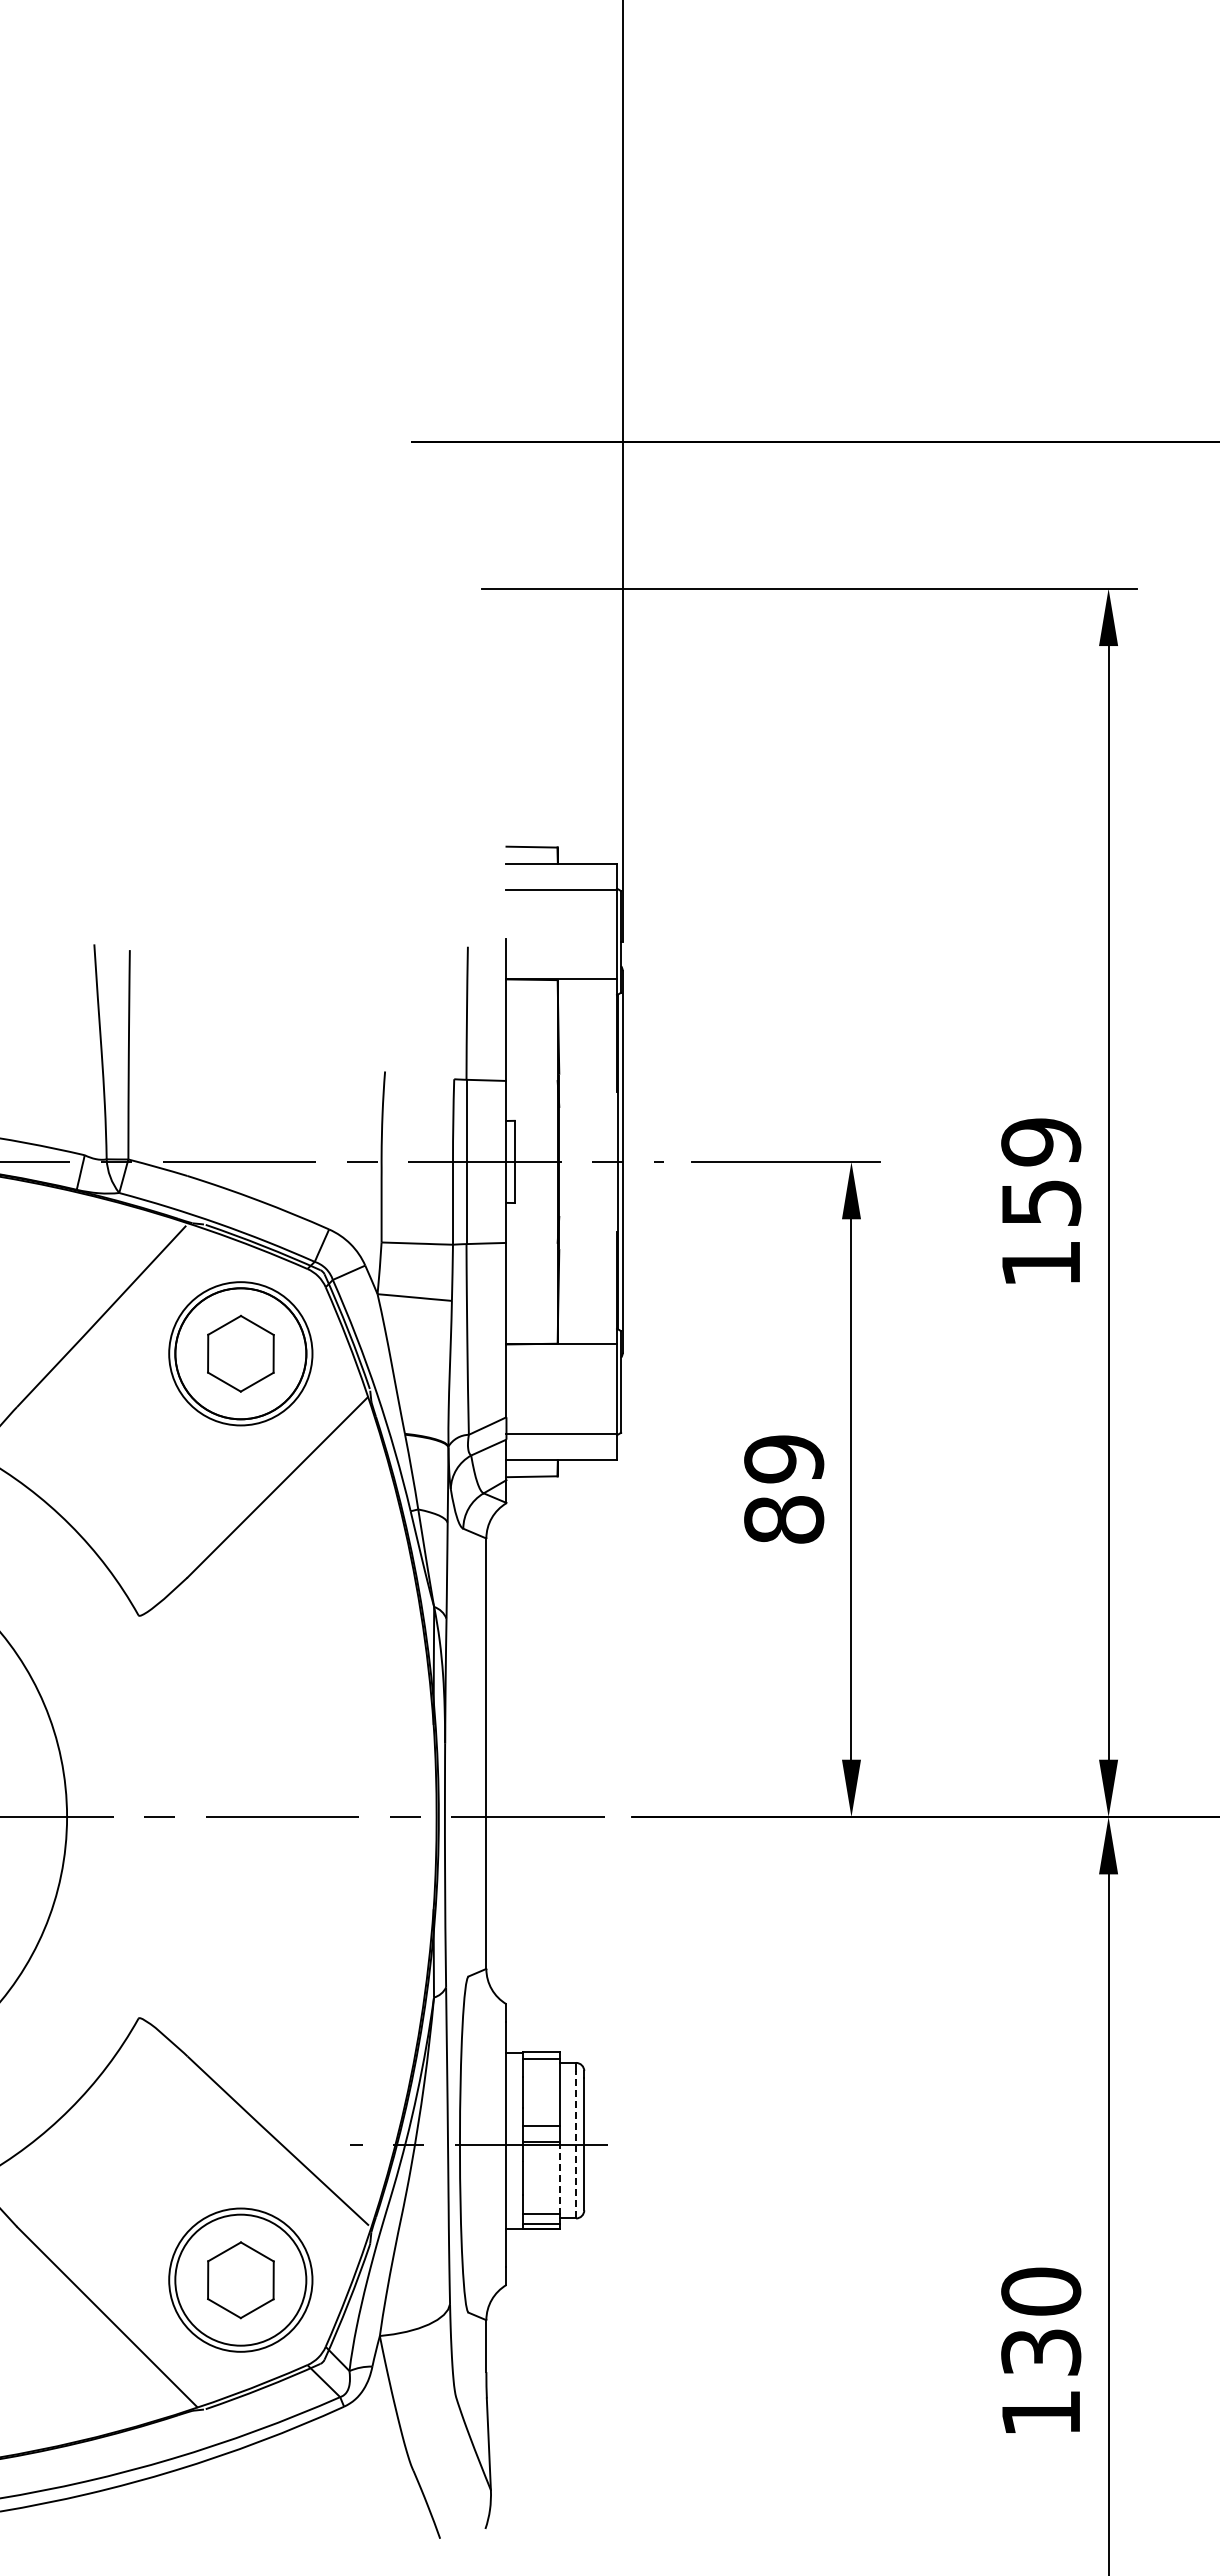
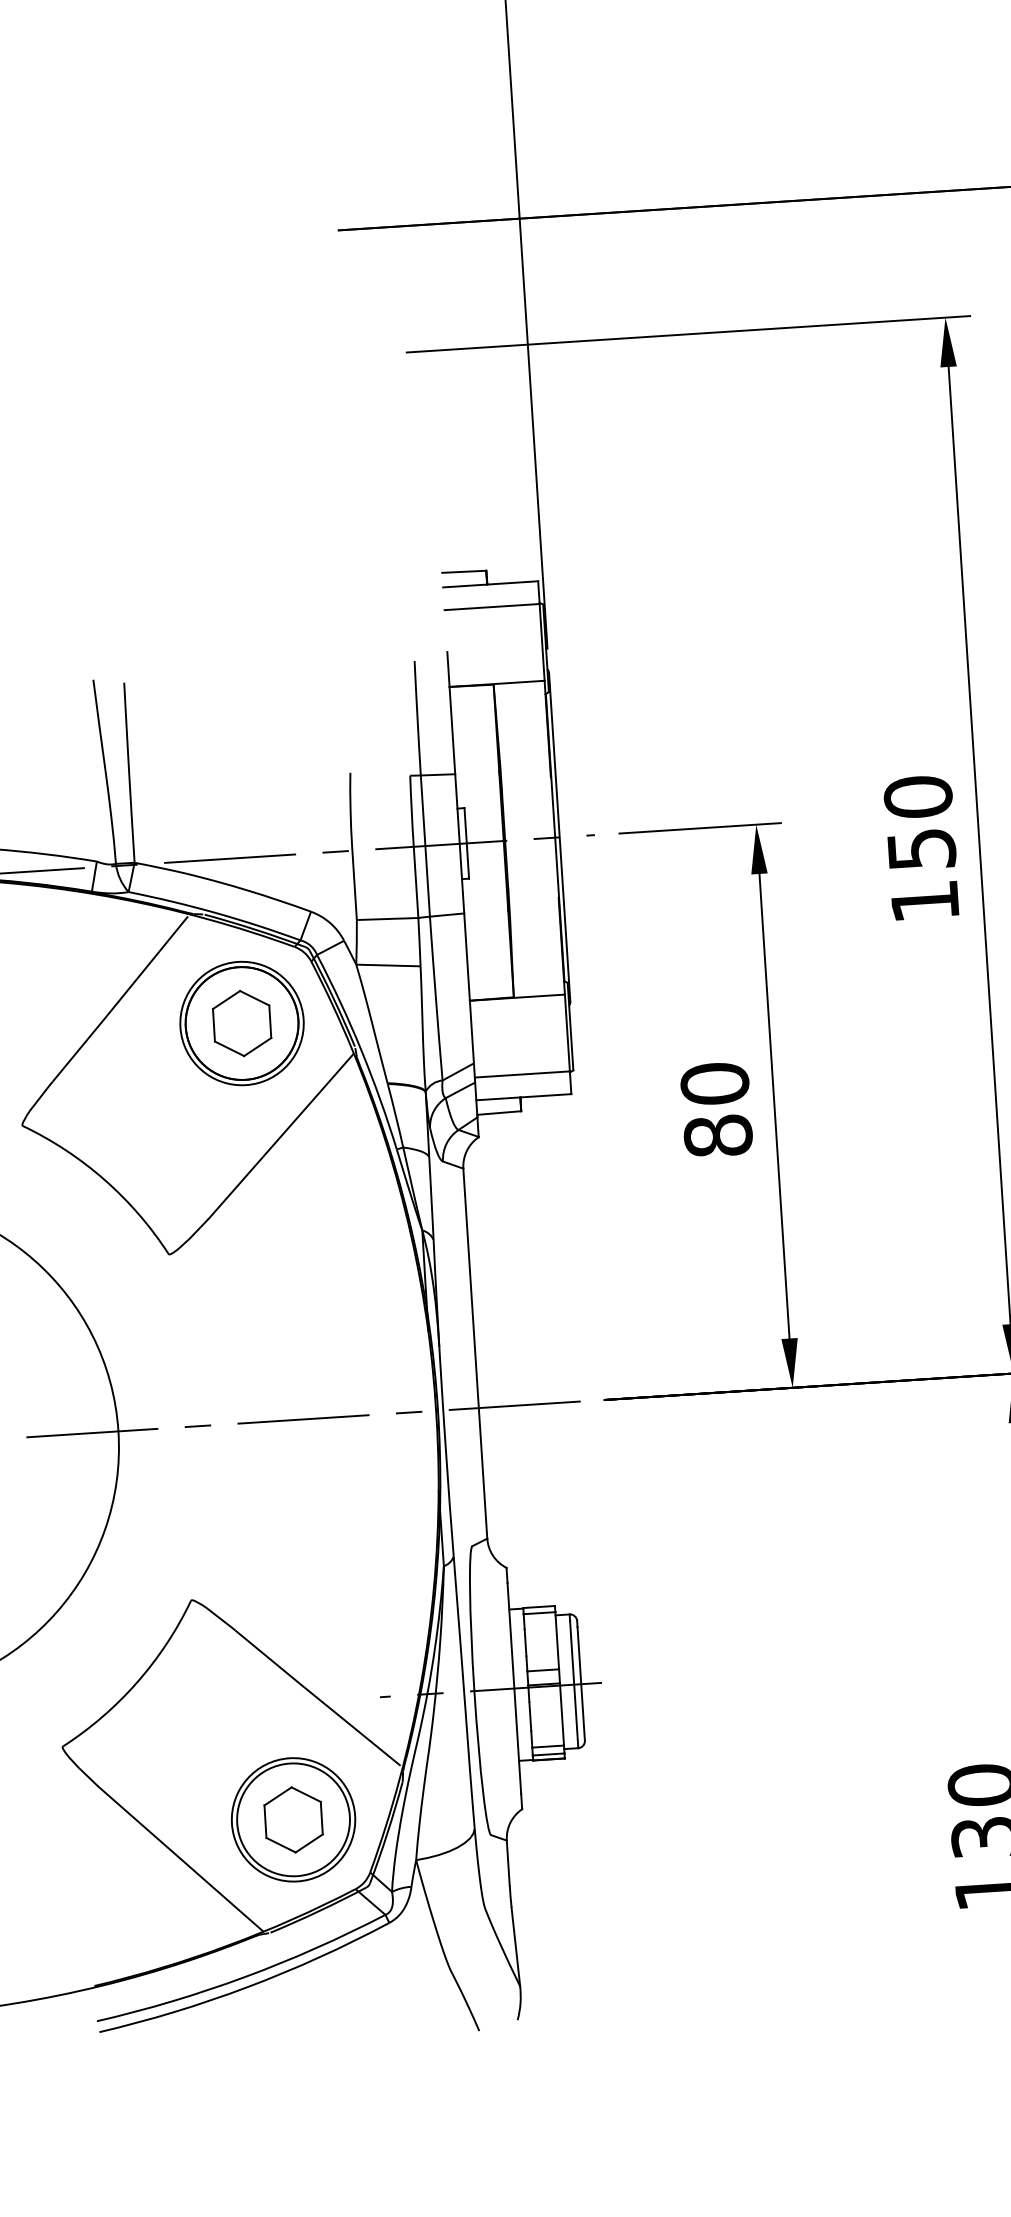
text: (1041, 1142) -> (918, 797), 159 -> 150
text: (784, 1459) -> (715, 1084), 89 -> 80
line: (576, 2144) -> (574, 1684), dashed -> solid
line: (559, 2178) -> (561, 1714), dashed -> solid

